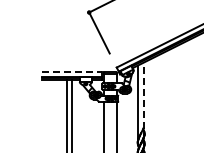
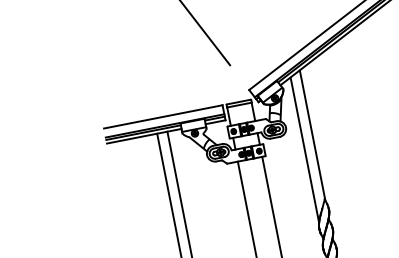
line: (72, 72) -> (164, 116), dashed -> solid
line: (143, 95) -> (312, 134), dashed -> solid

